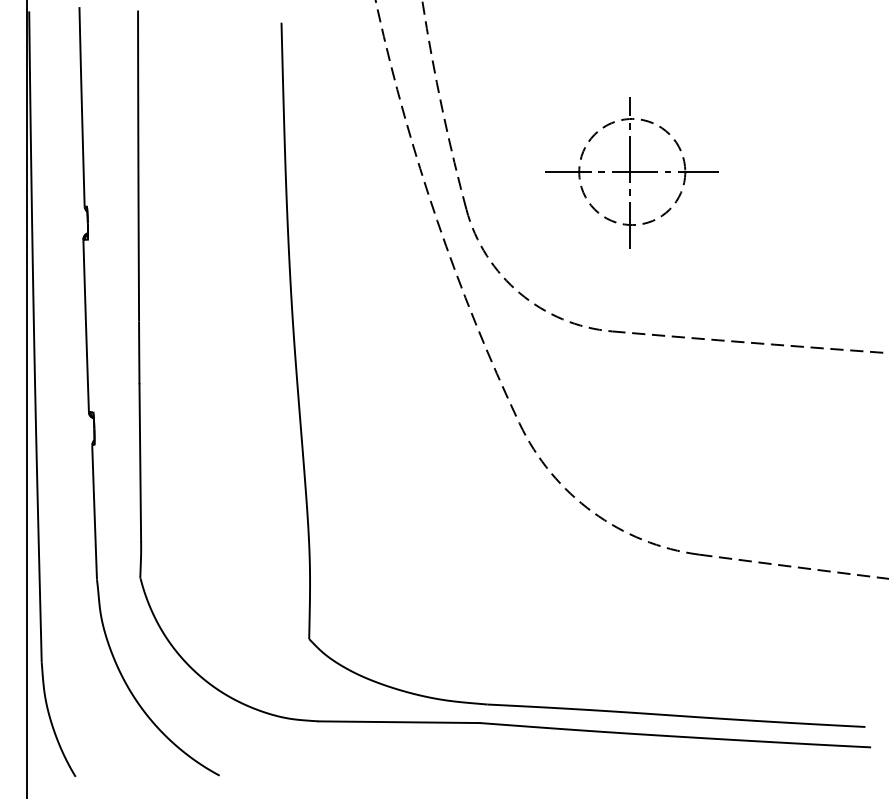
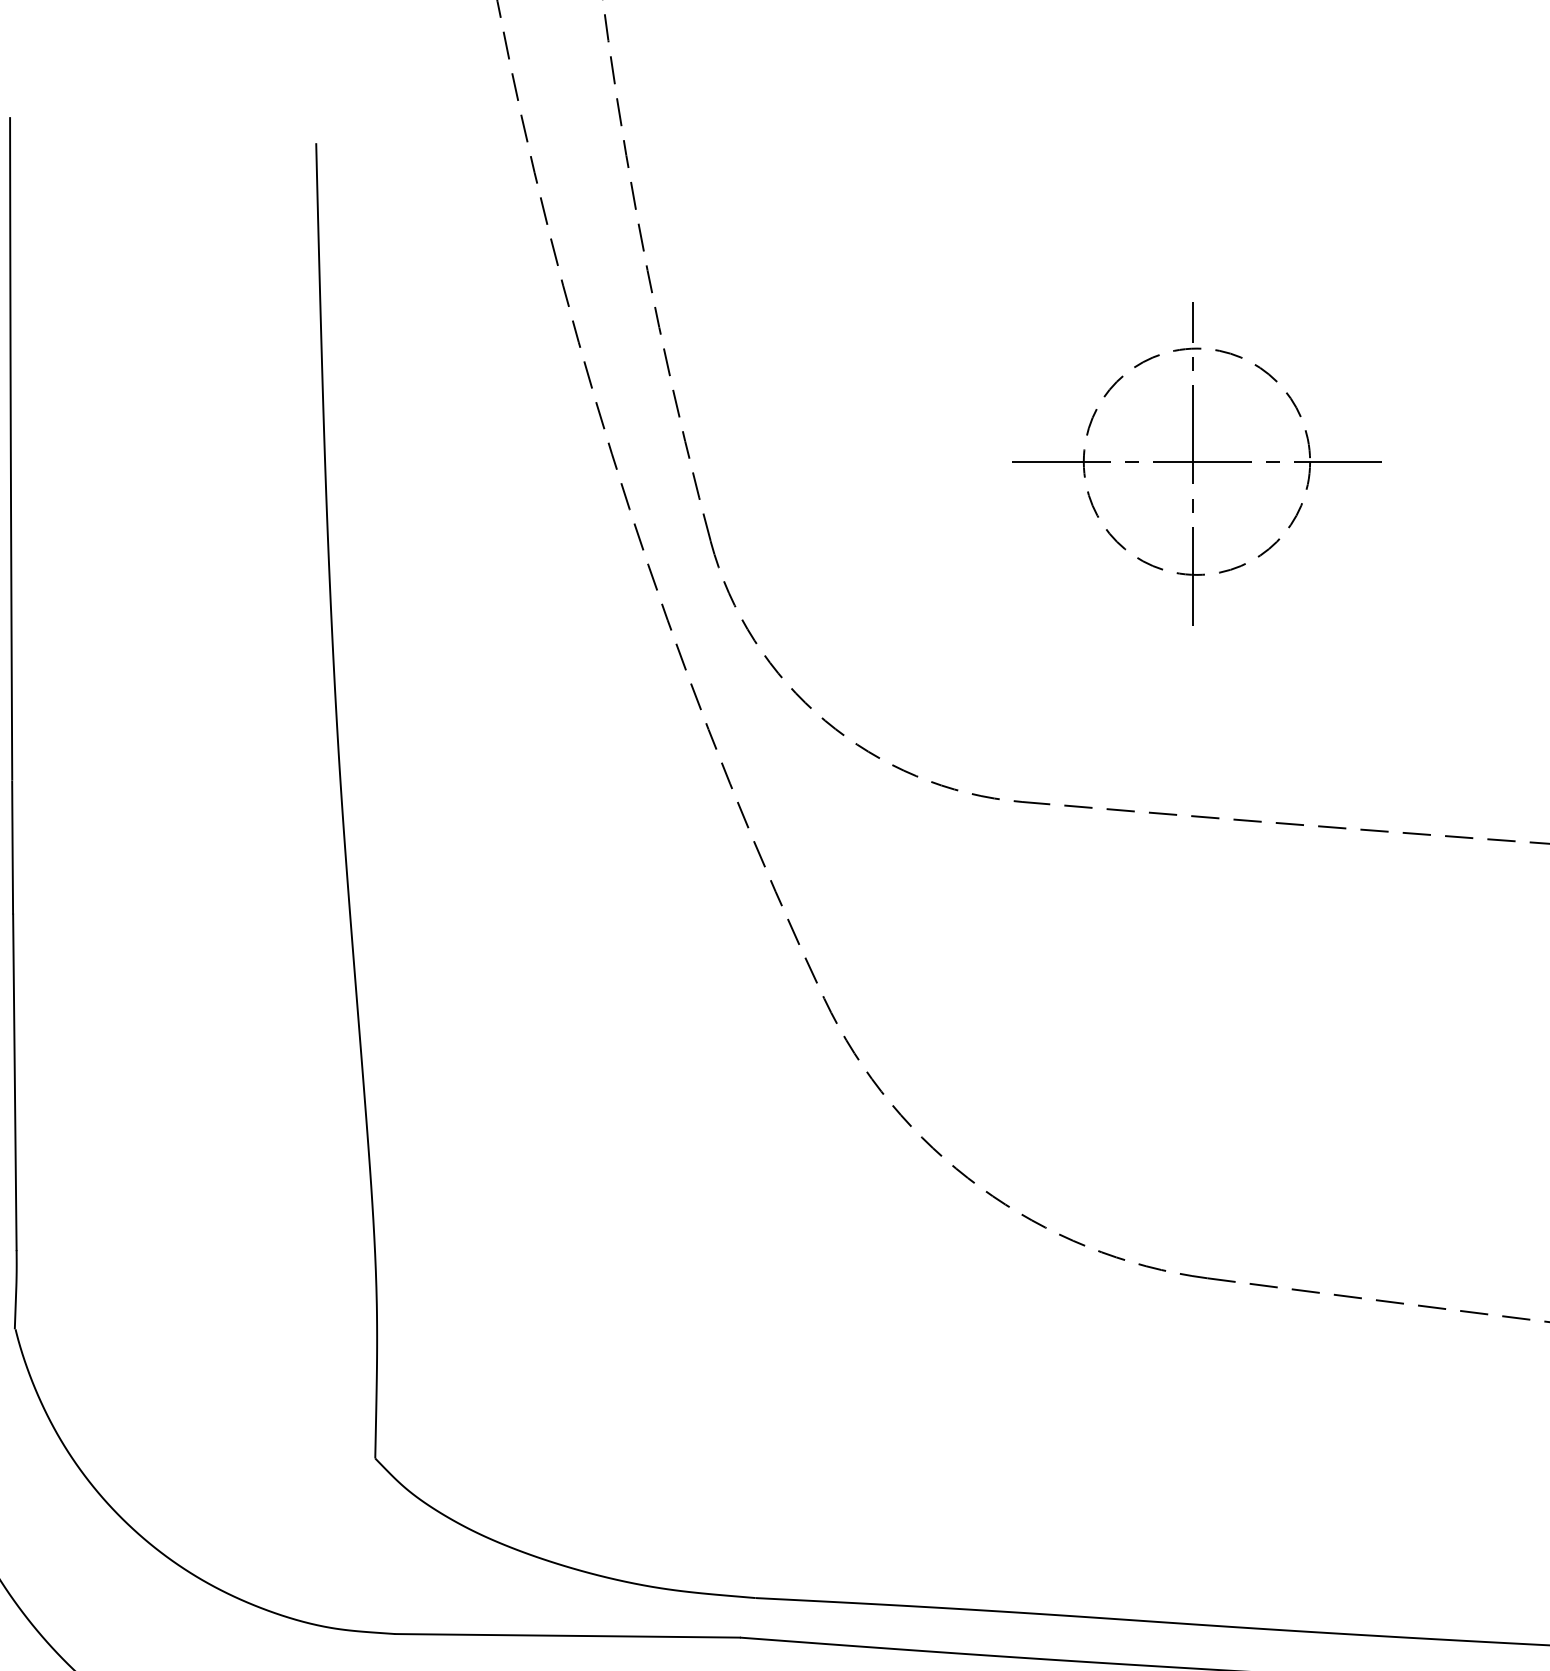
part: (631, 172) -> (1195, 462), moved

